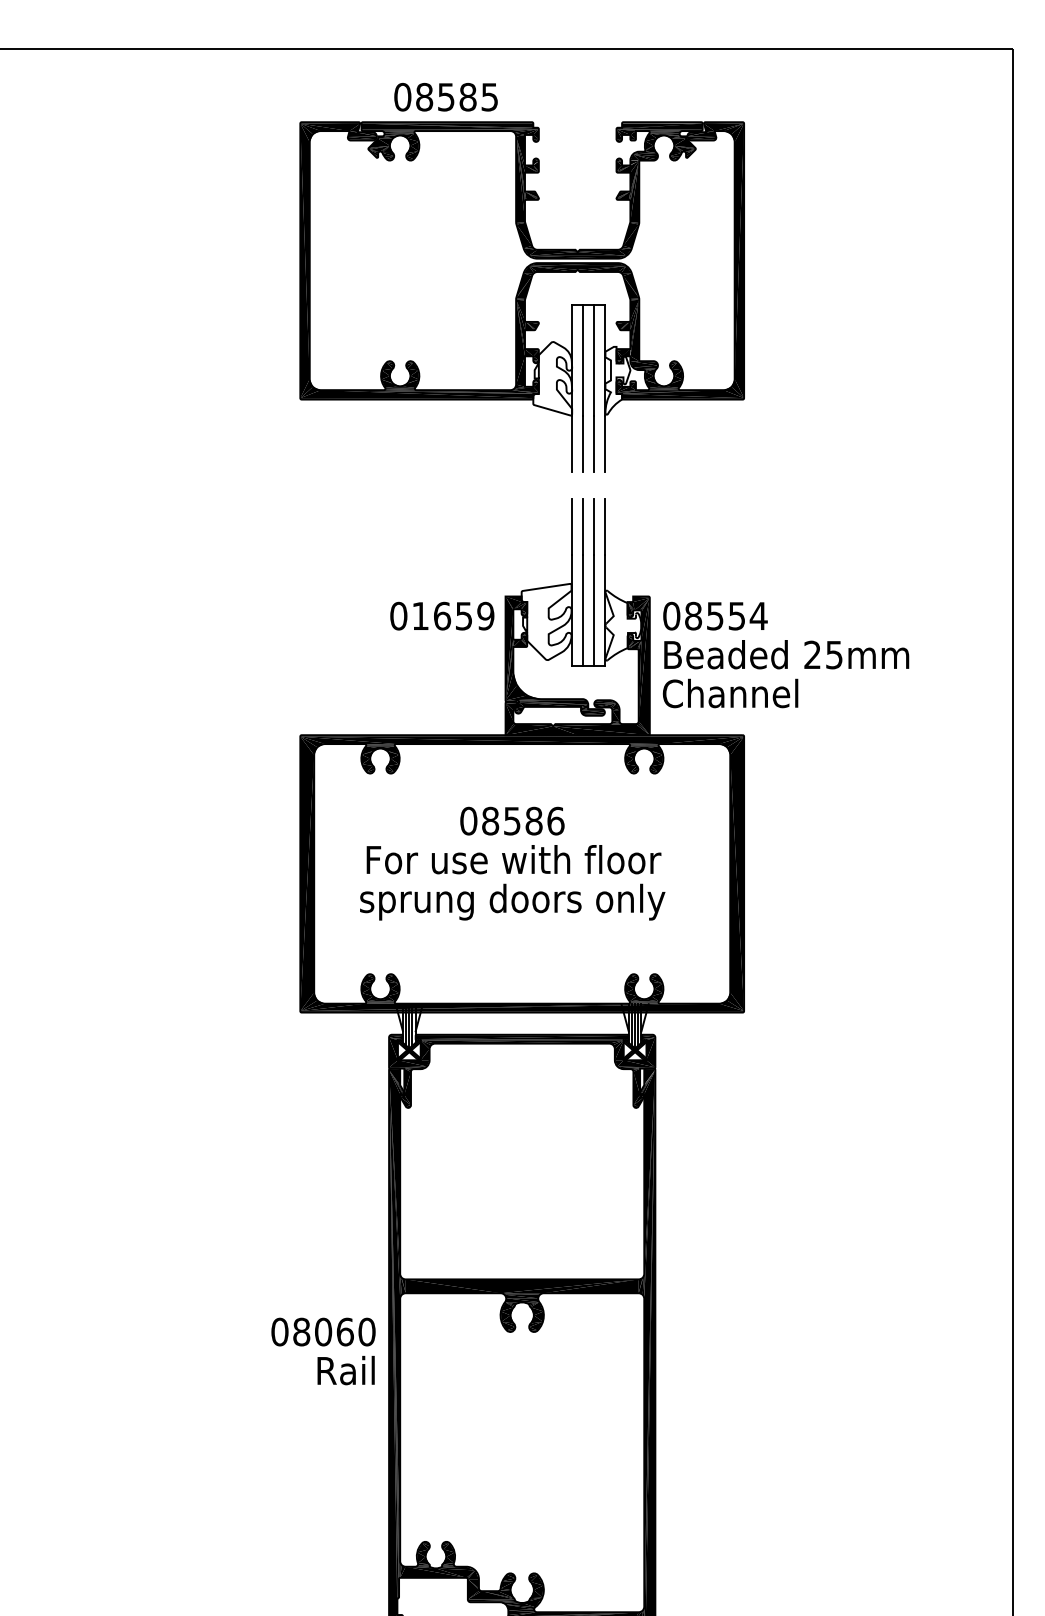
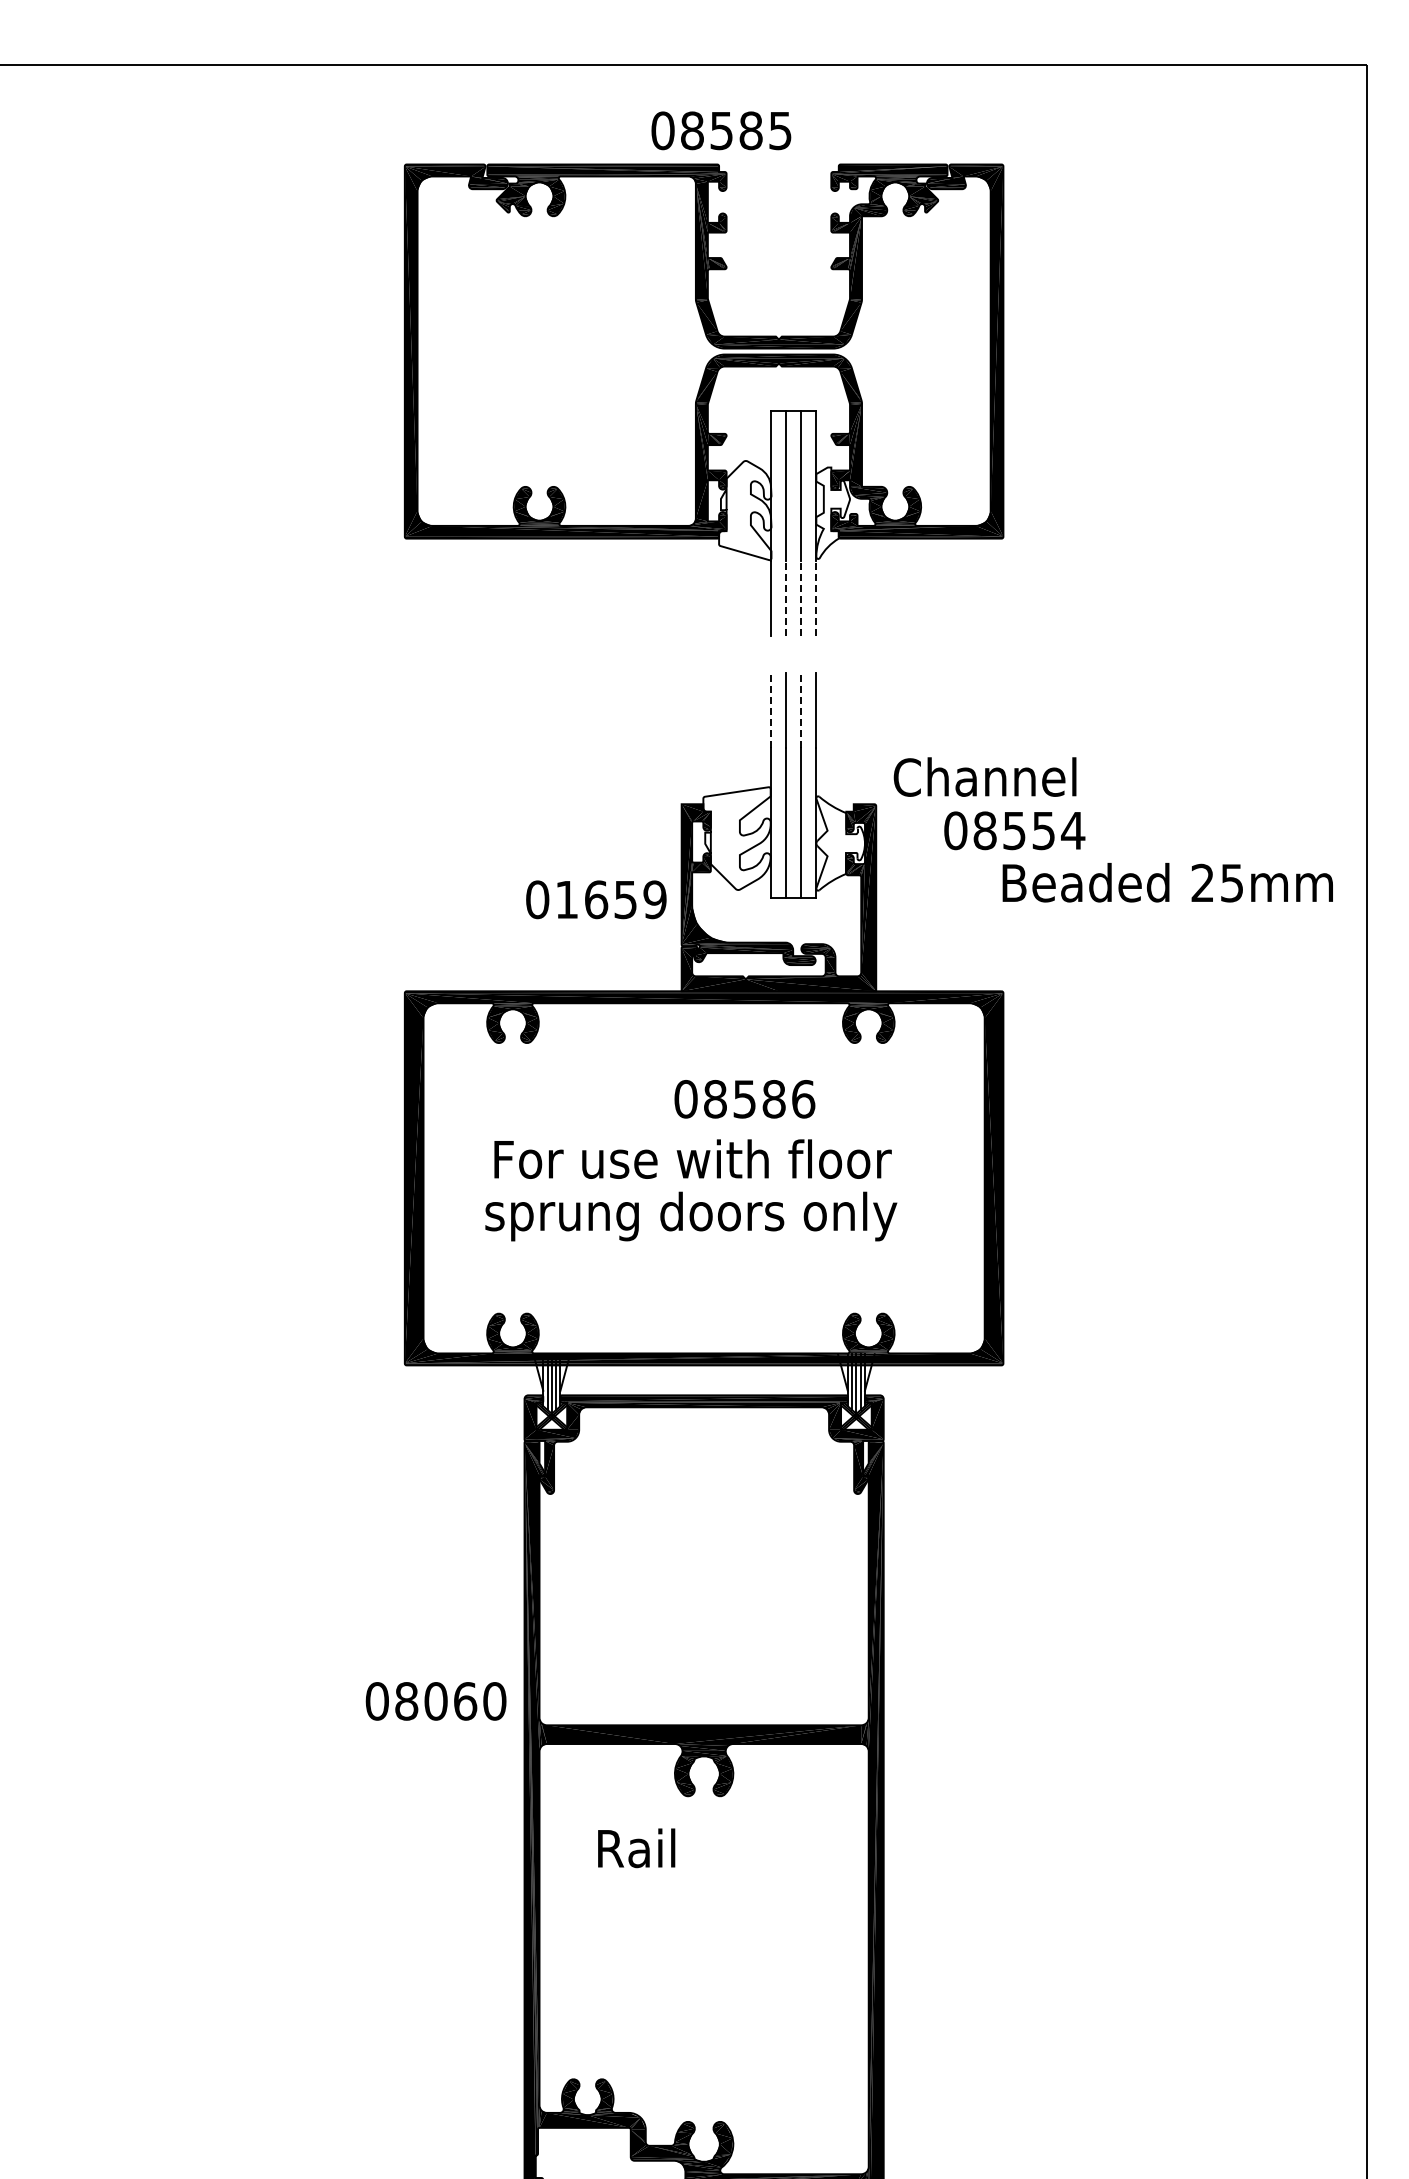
text: (446, 96) -> (721, 130), moved
line: (583, 443) -> (786, 597), solid -> dashed
line: (594, 443) -> (801, 597), solid -> dashed
line: (605, 443) -> (816, 597), solid -> dashed
line: (572, 527) -> (771, 710), solid -> dashed
line: (594, 527) -> (801, 710), solid -> dashed
text: (442, 615) -> (596, 899), moved
text: (715, 615) -> (1014, 830), moved
text: (786, 654) -> (1167, 882), moved
text: (730, 693) -> (984, 776), moved
text: (512, 821) -> (744, 1099), moved
text: (323, 1332) -> (435, 1701), moved
text: (346, 1370) -> (636, 1848), moved

